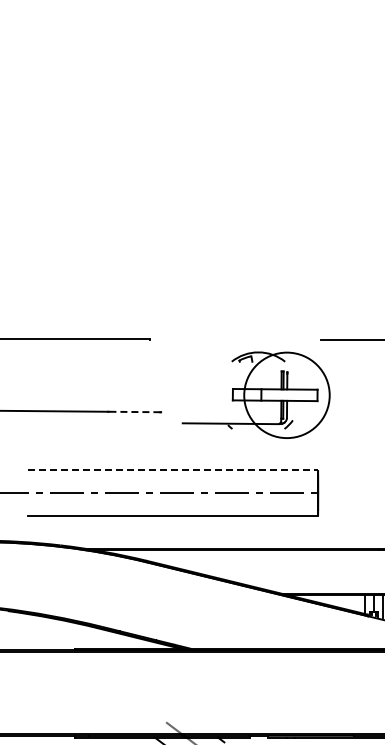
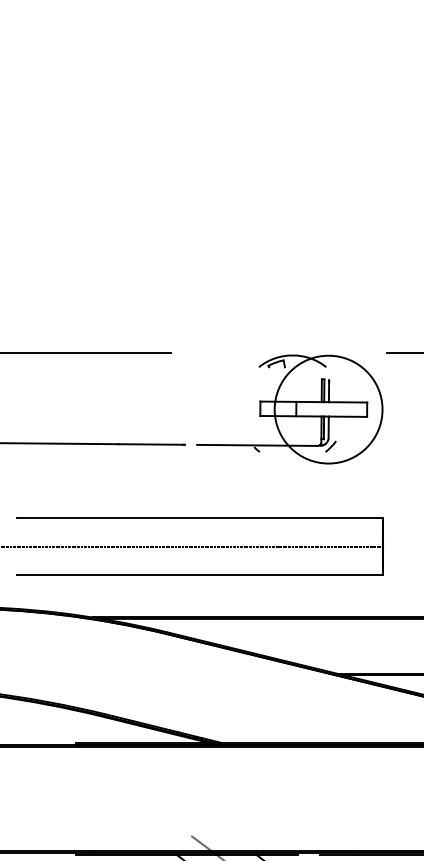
part: (255, 394) -> (288, 408), moved
line: (134, 412) -> (151, 445), dashed -> solid
line: (173, 470) -> (200, 518), dashed -> solid

